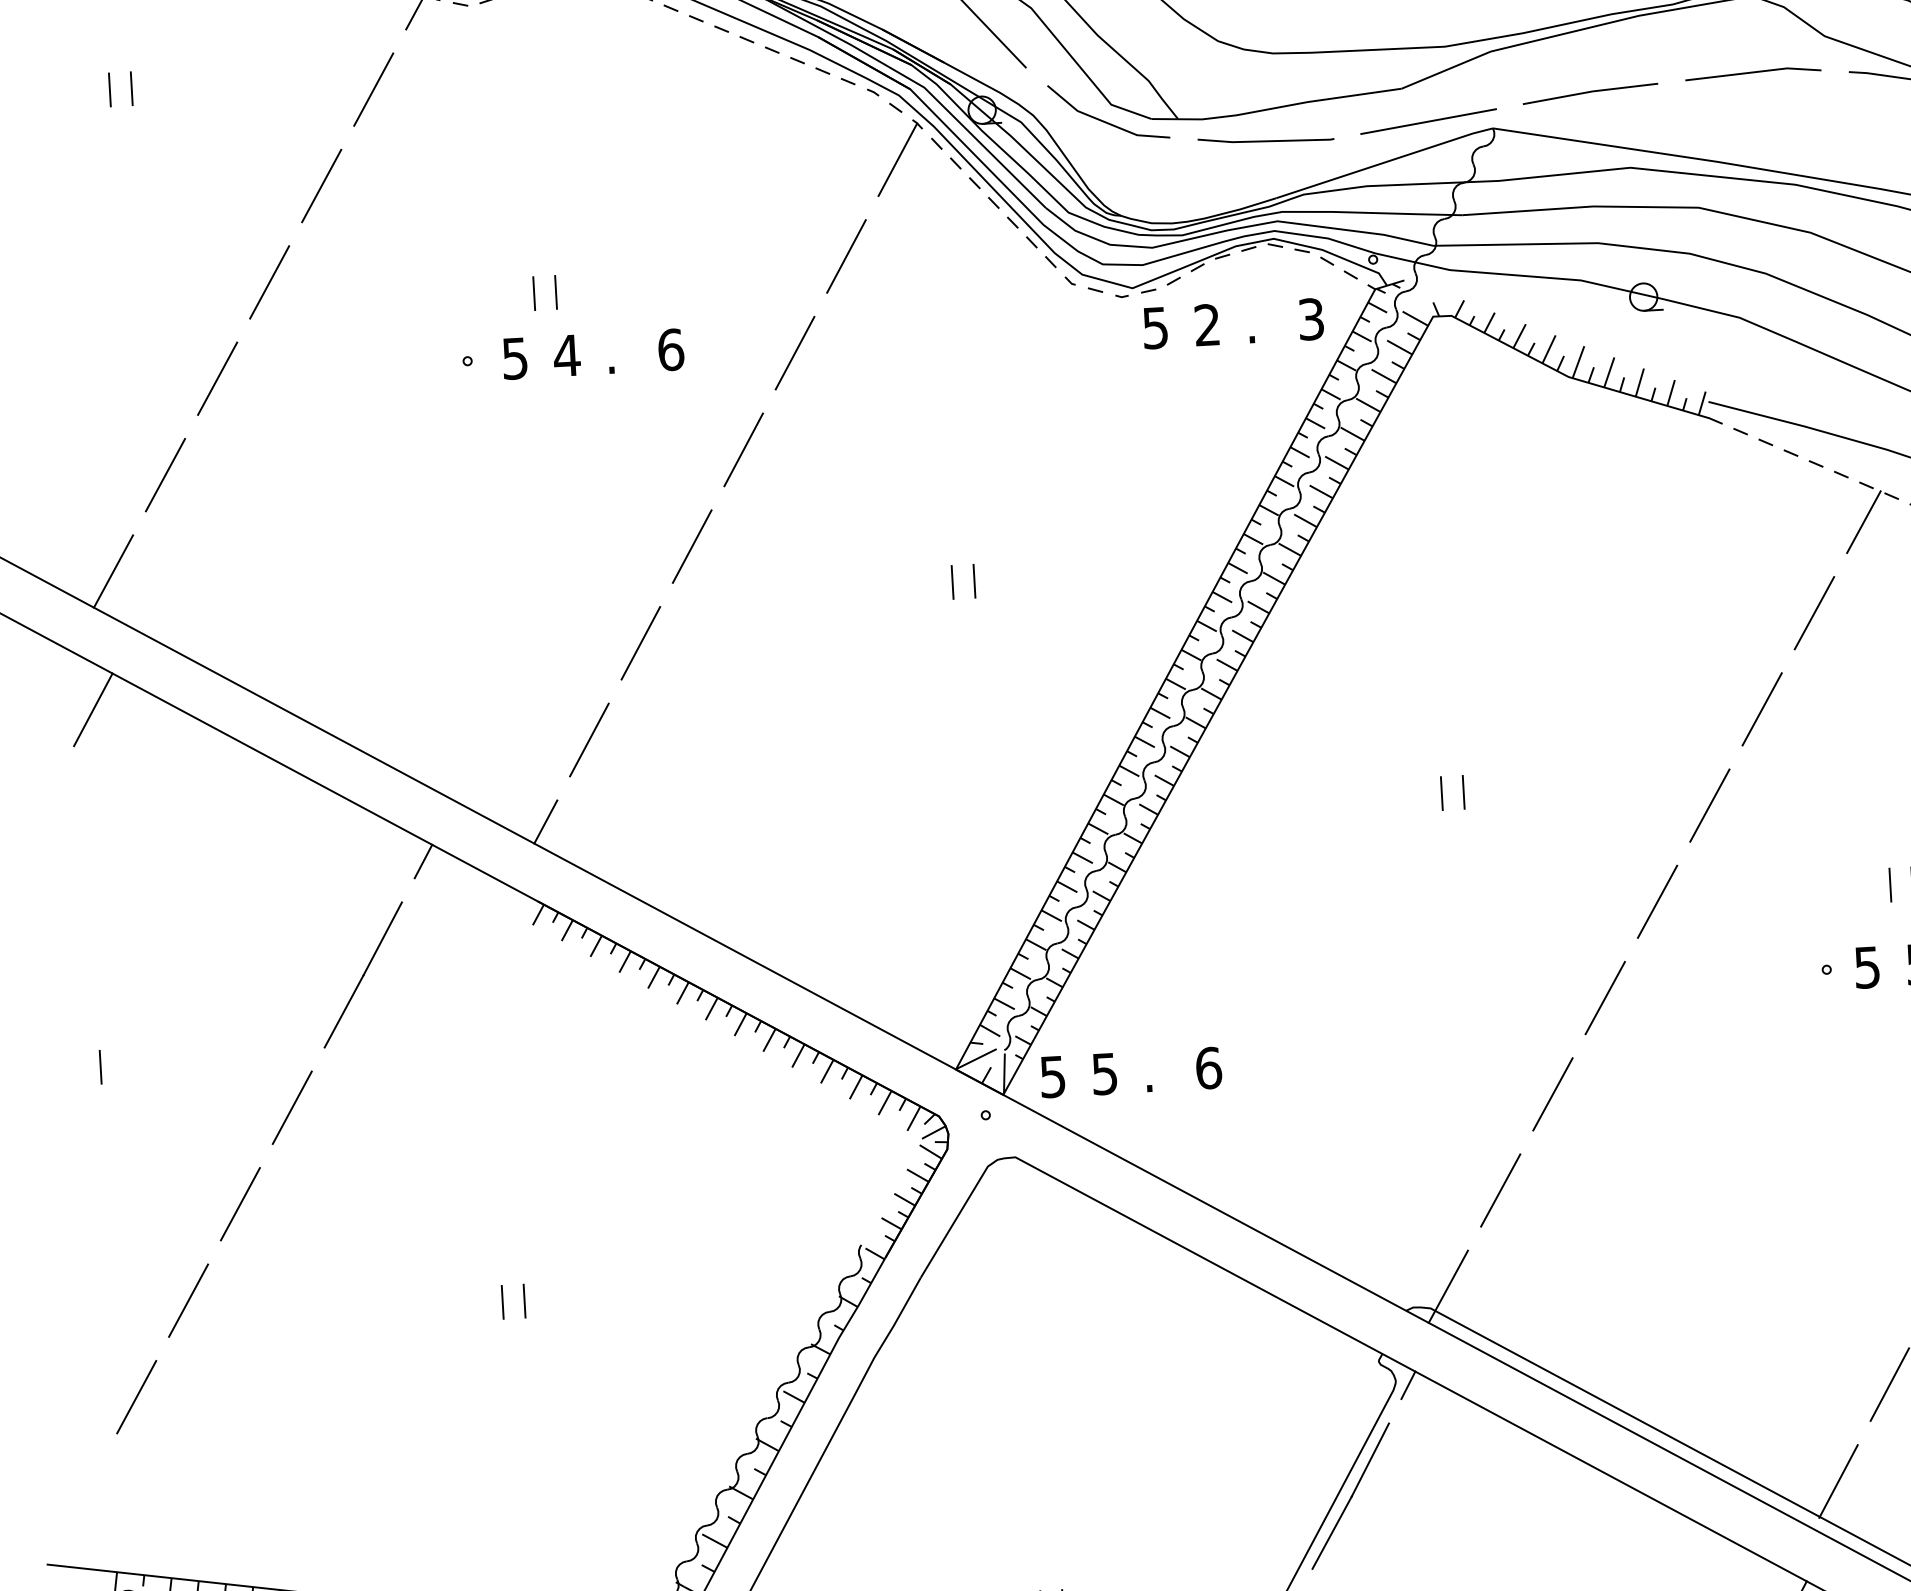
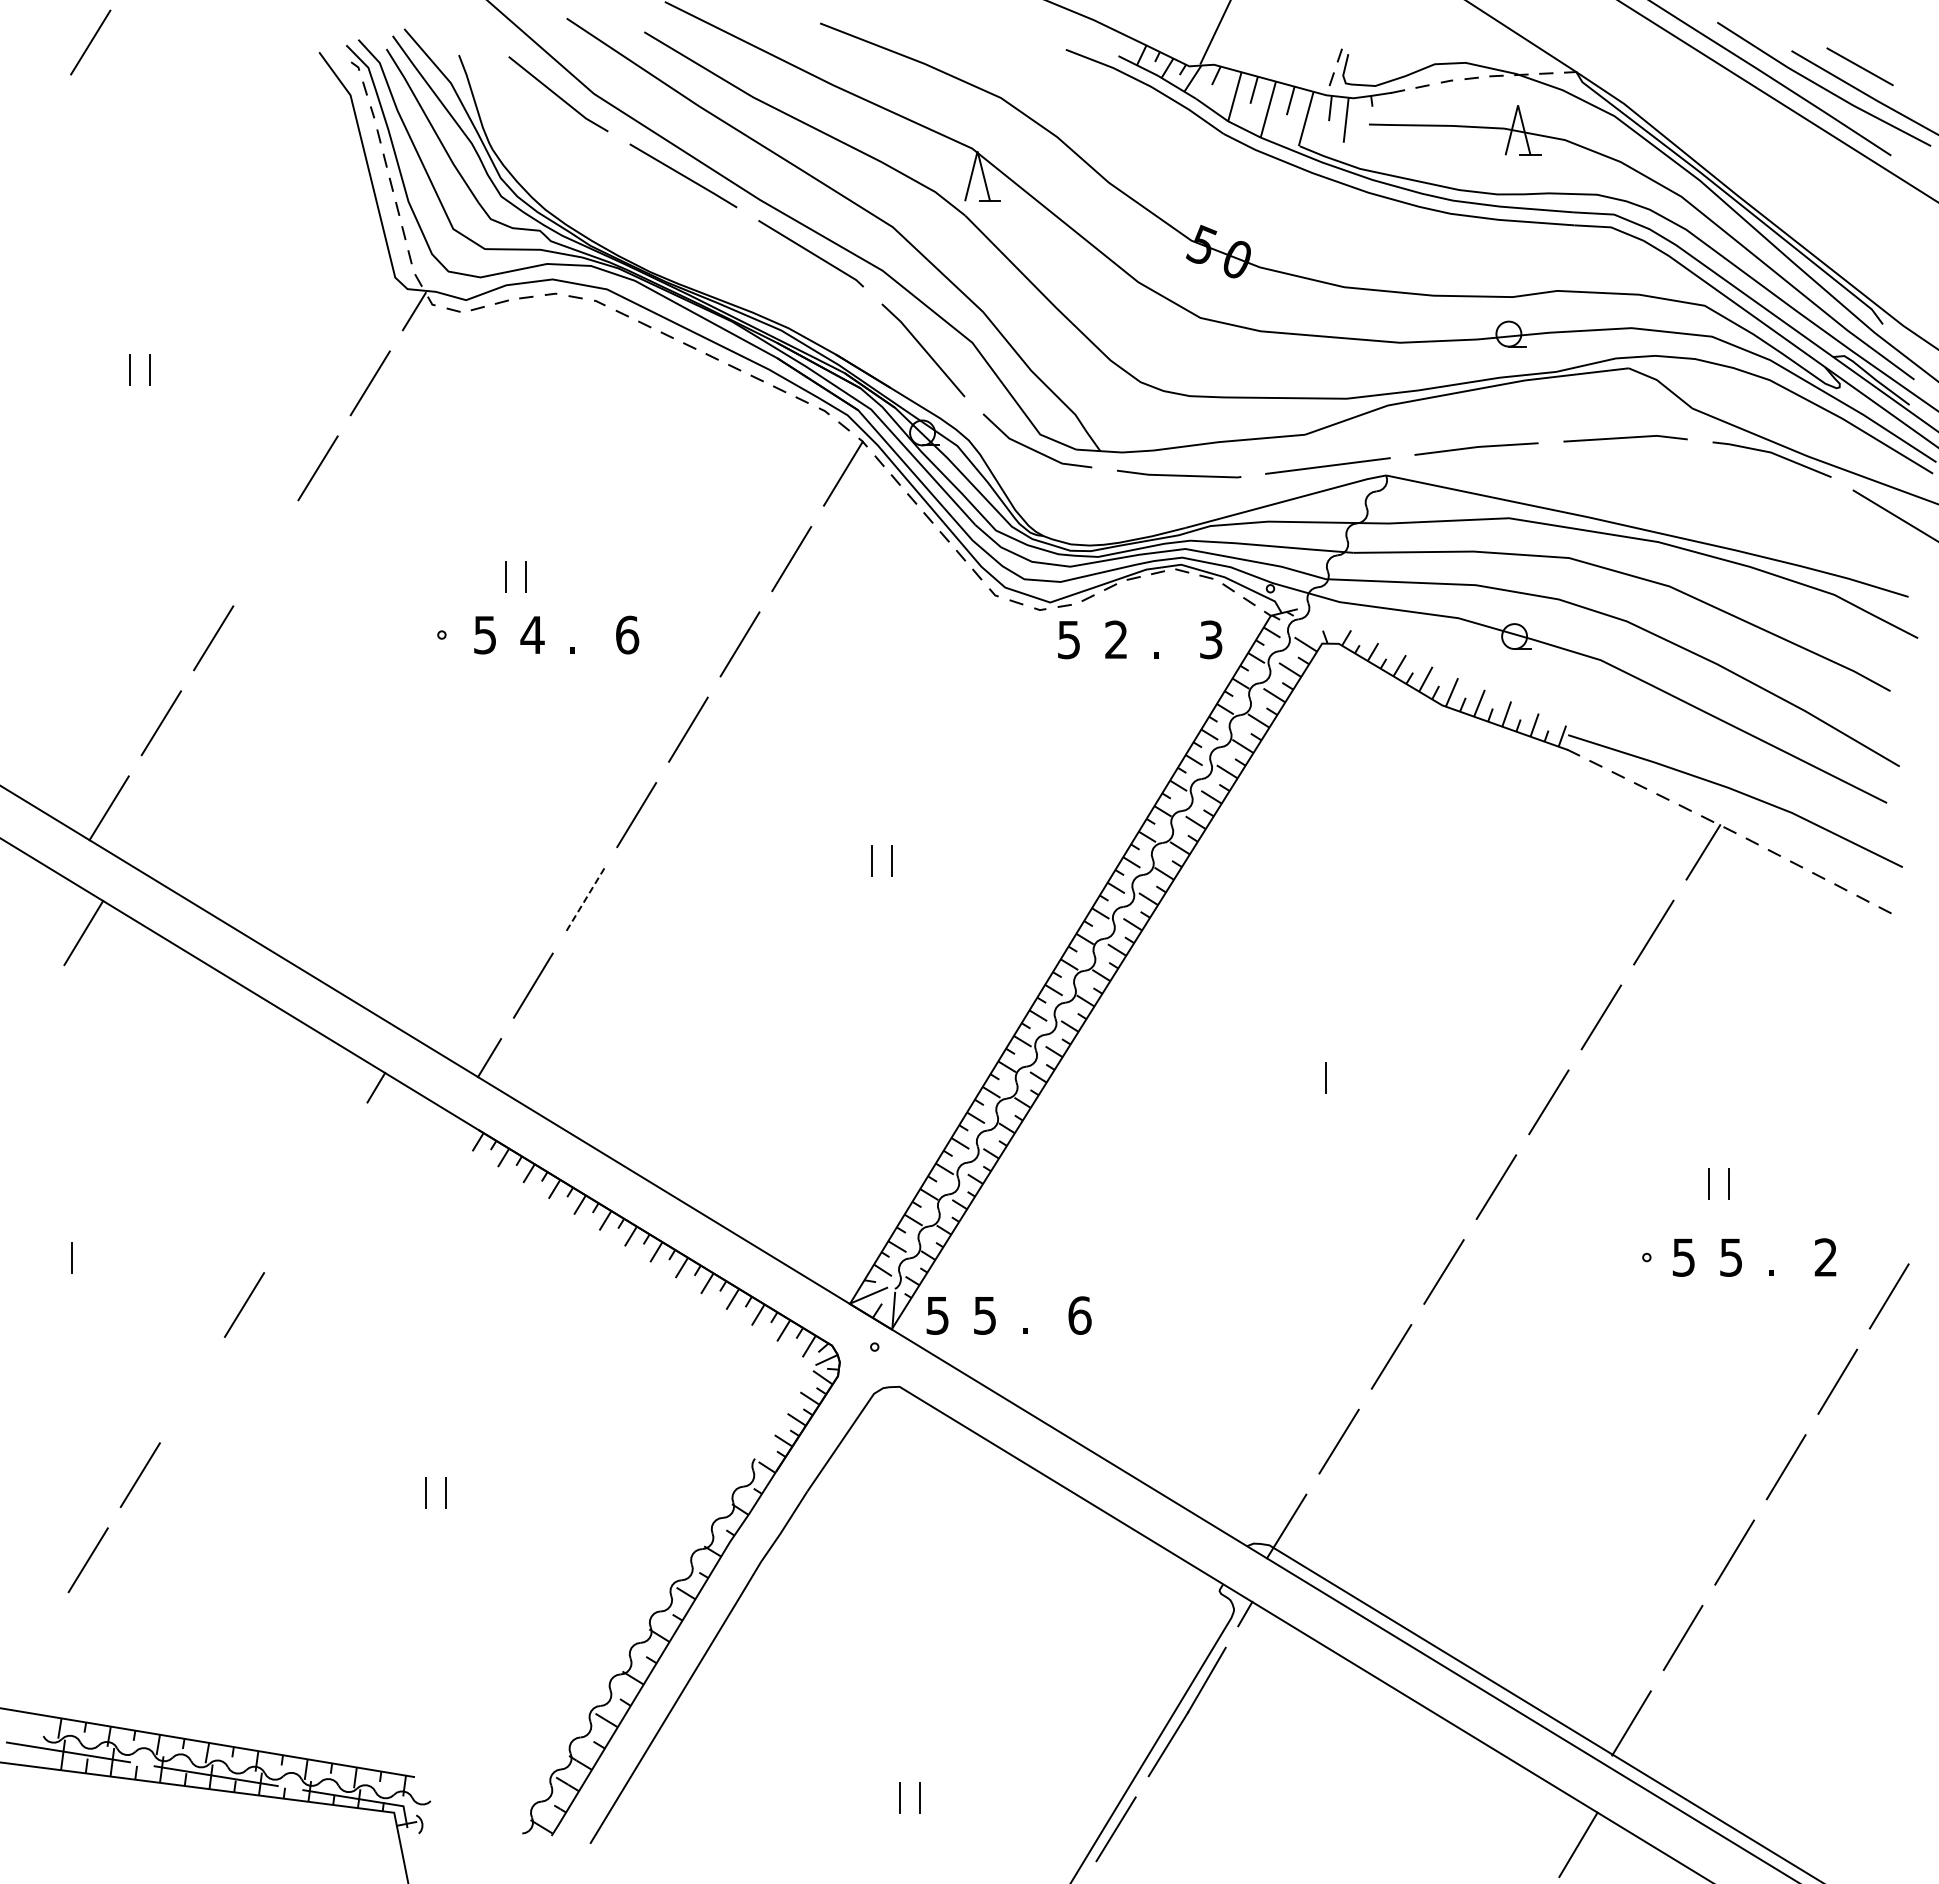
line: (269, 282) -> (265, 553), removed
line: (640, 643) -> (584, 900), solid -> dashed
line: (1441, 793) -> (1305, 1077), removed
line: (362, 974) -> (315, 1187), removed
line: (239, 1203) -> (191, 1389), removed

